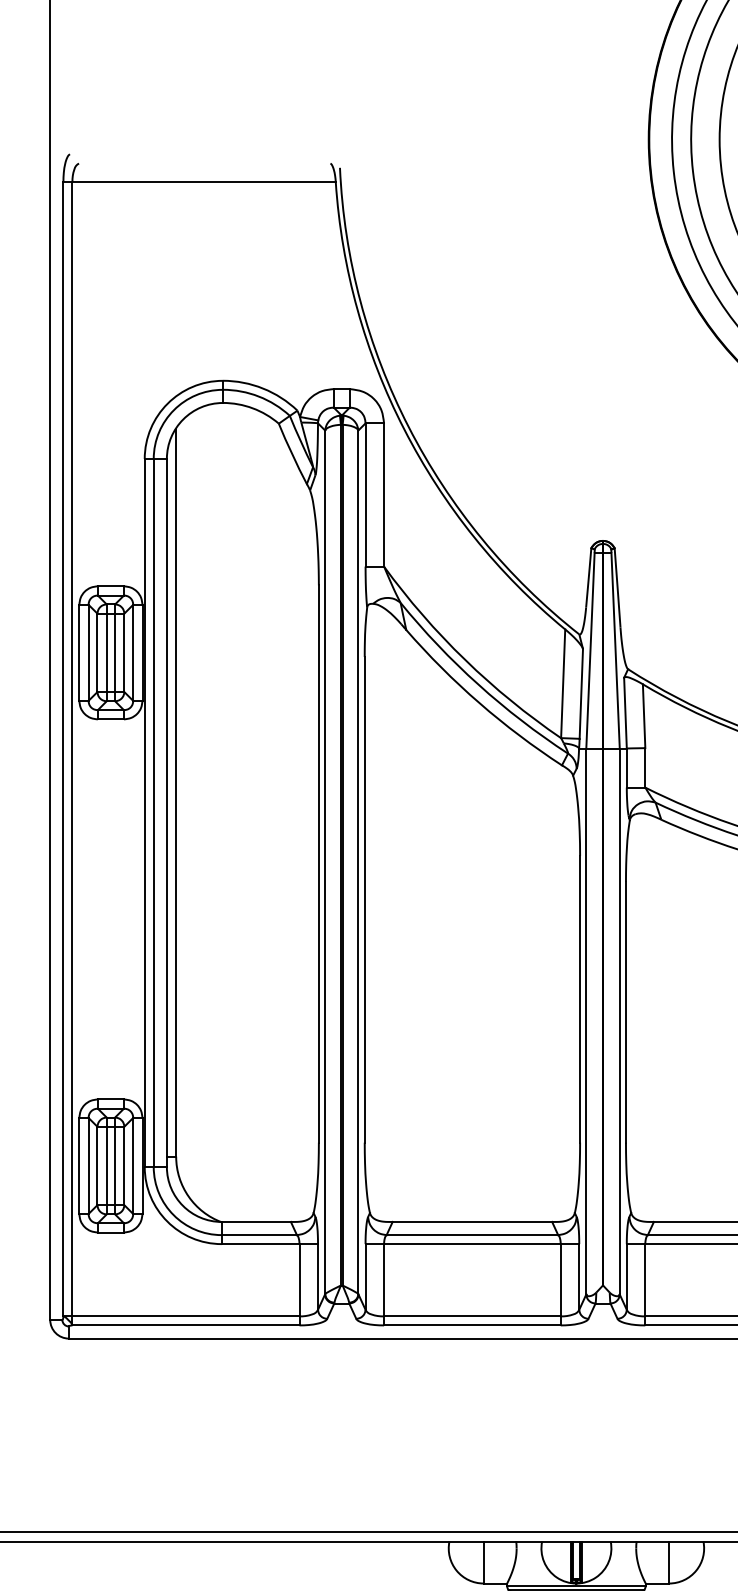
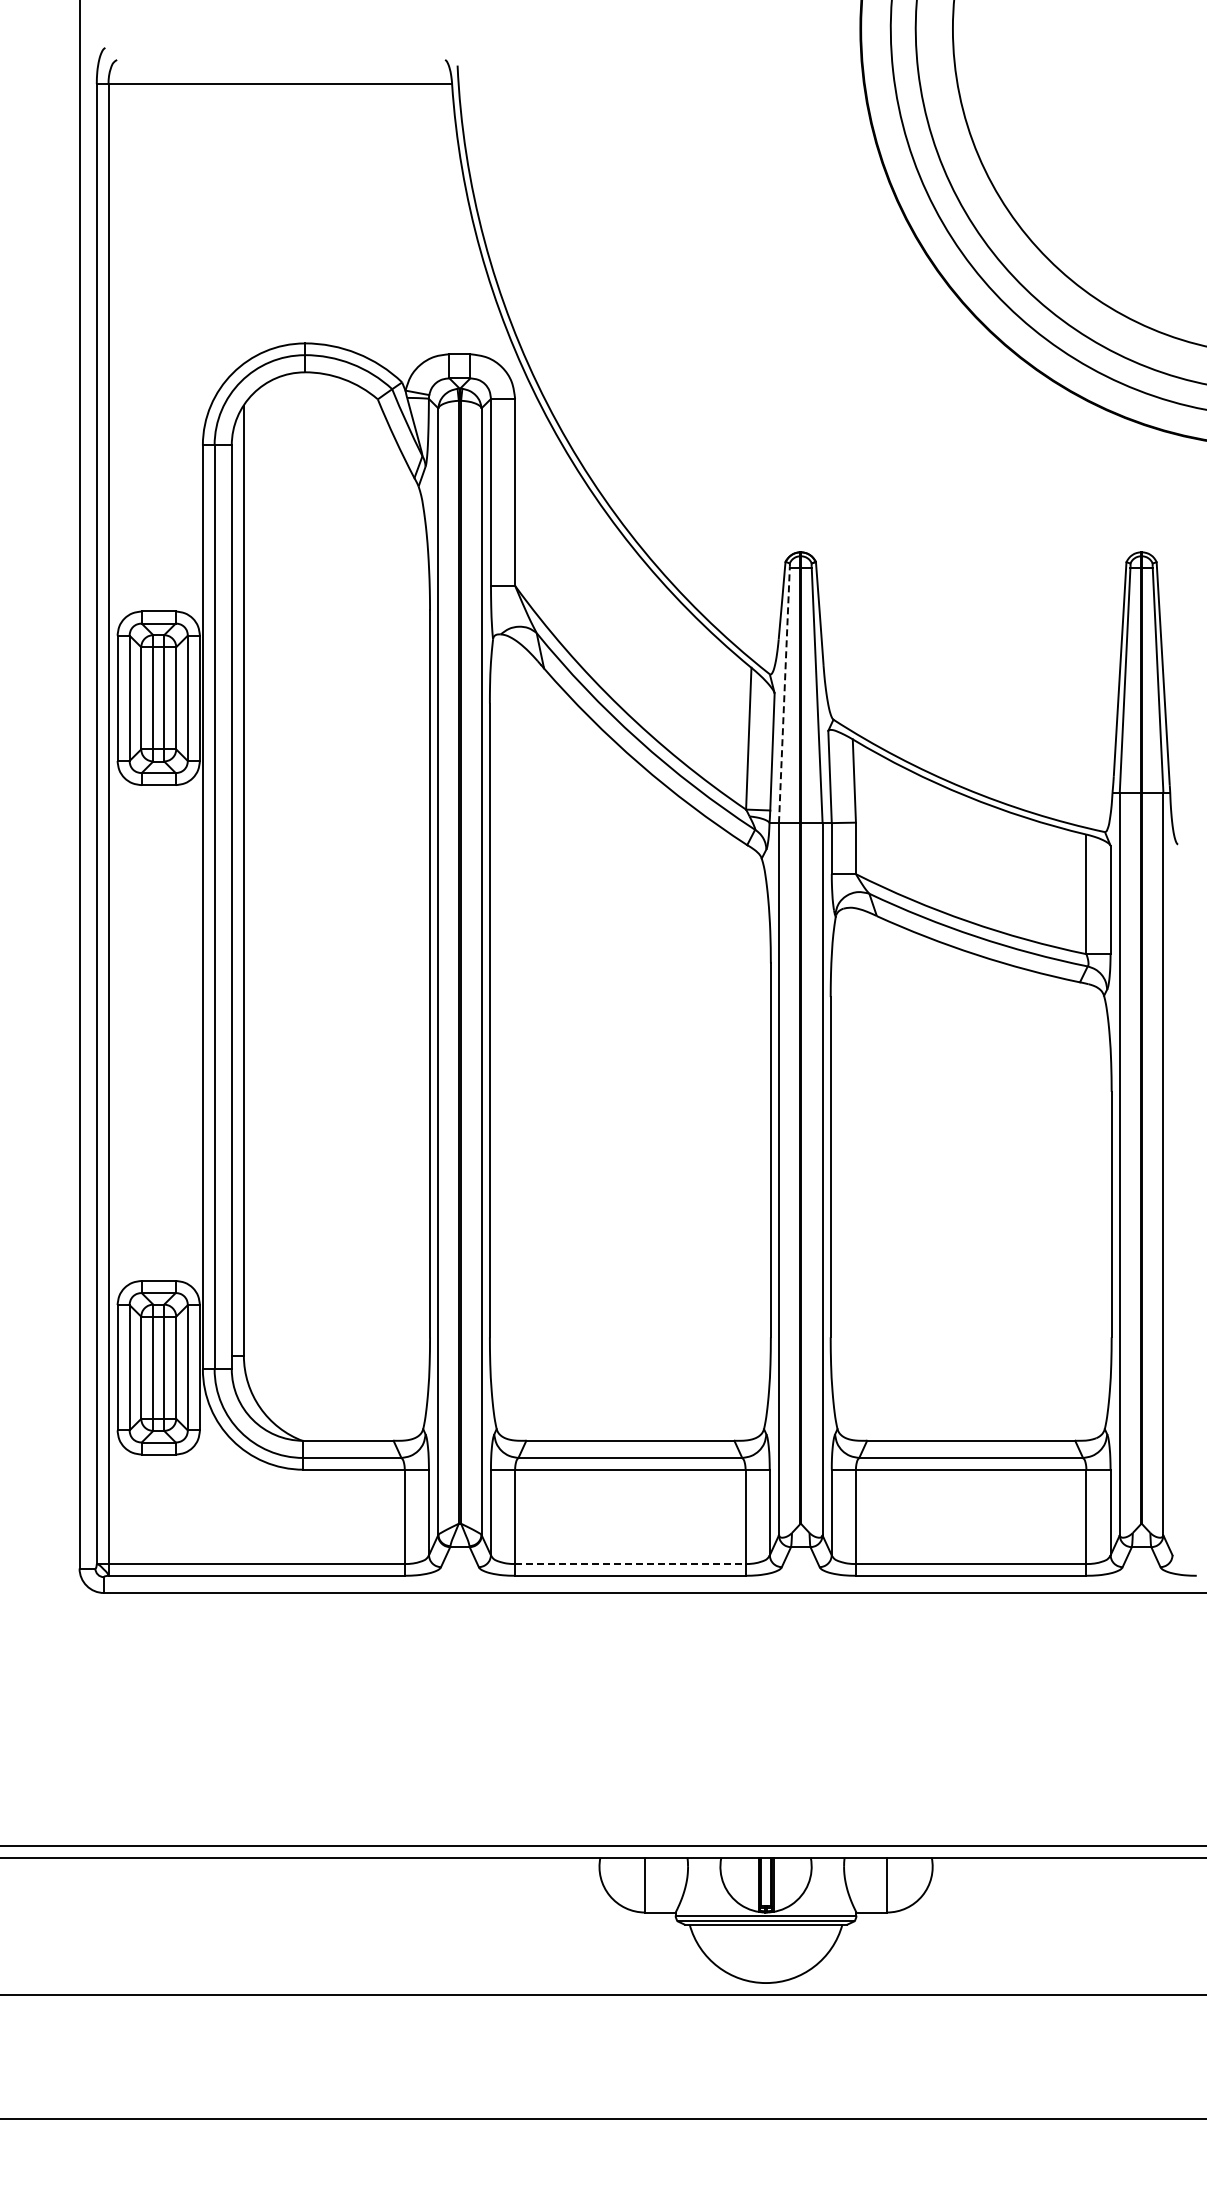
line: (590, 650) -> (784, 695), solid -> dashed
line: (472, 1316) -> (630, 1564), solid -> dashed

